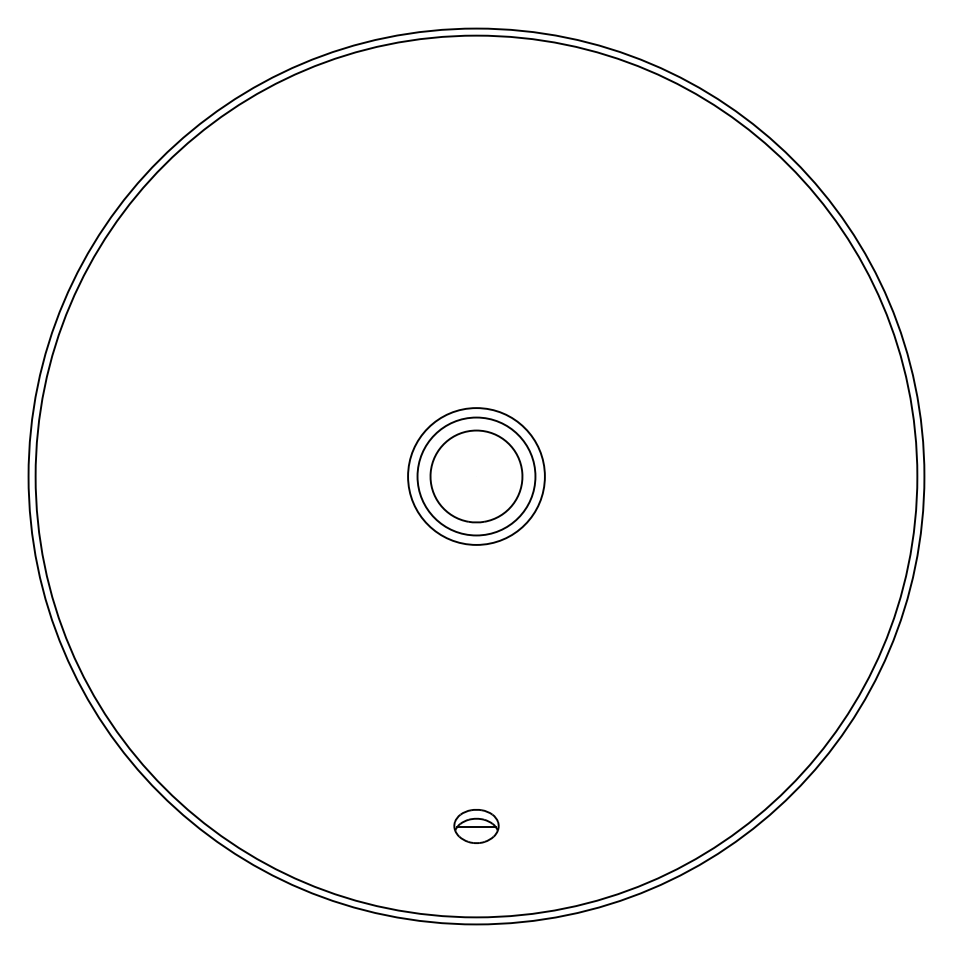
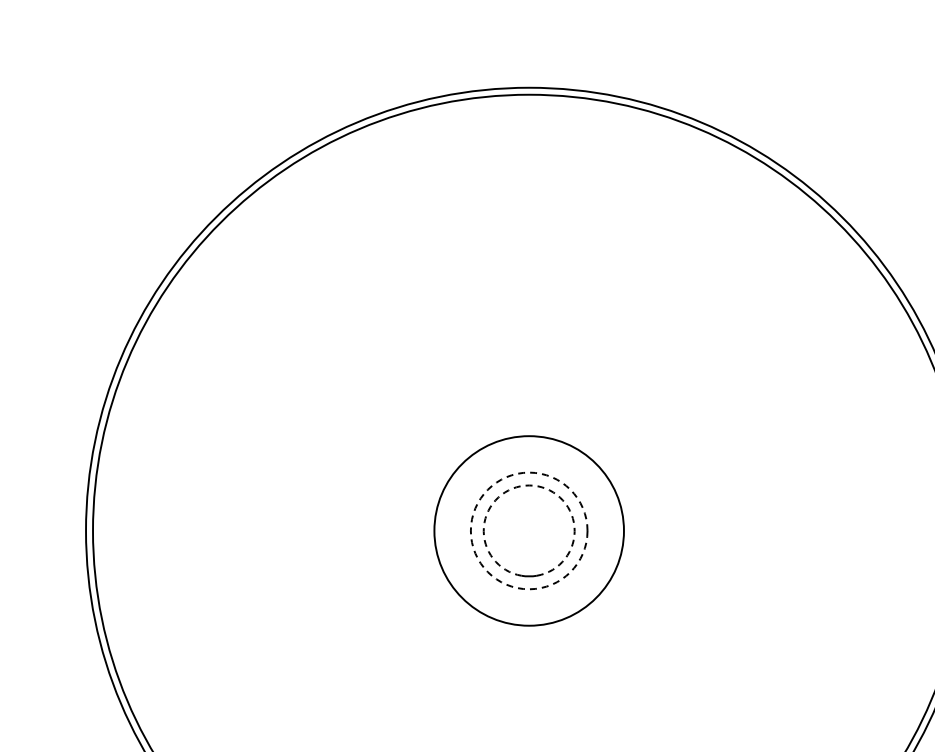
arc: (476, 430) -> (529, 485), solid -> dashed
circle: (476, 476) -> (529, 530), size x1.4
circle: (476, 476) -> (529, 530), solid -> dashed

